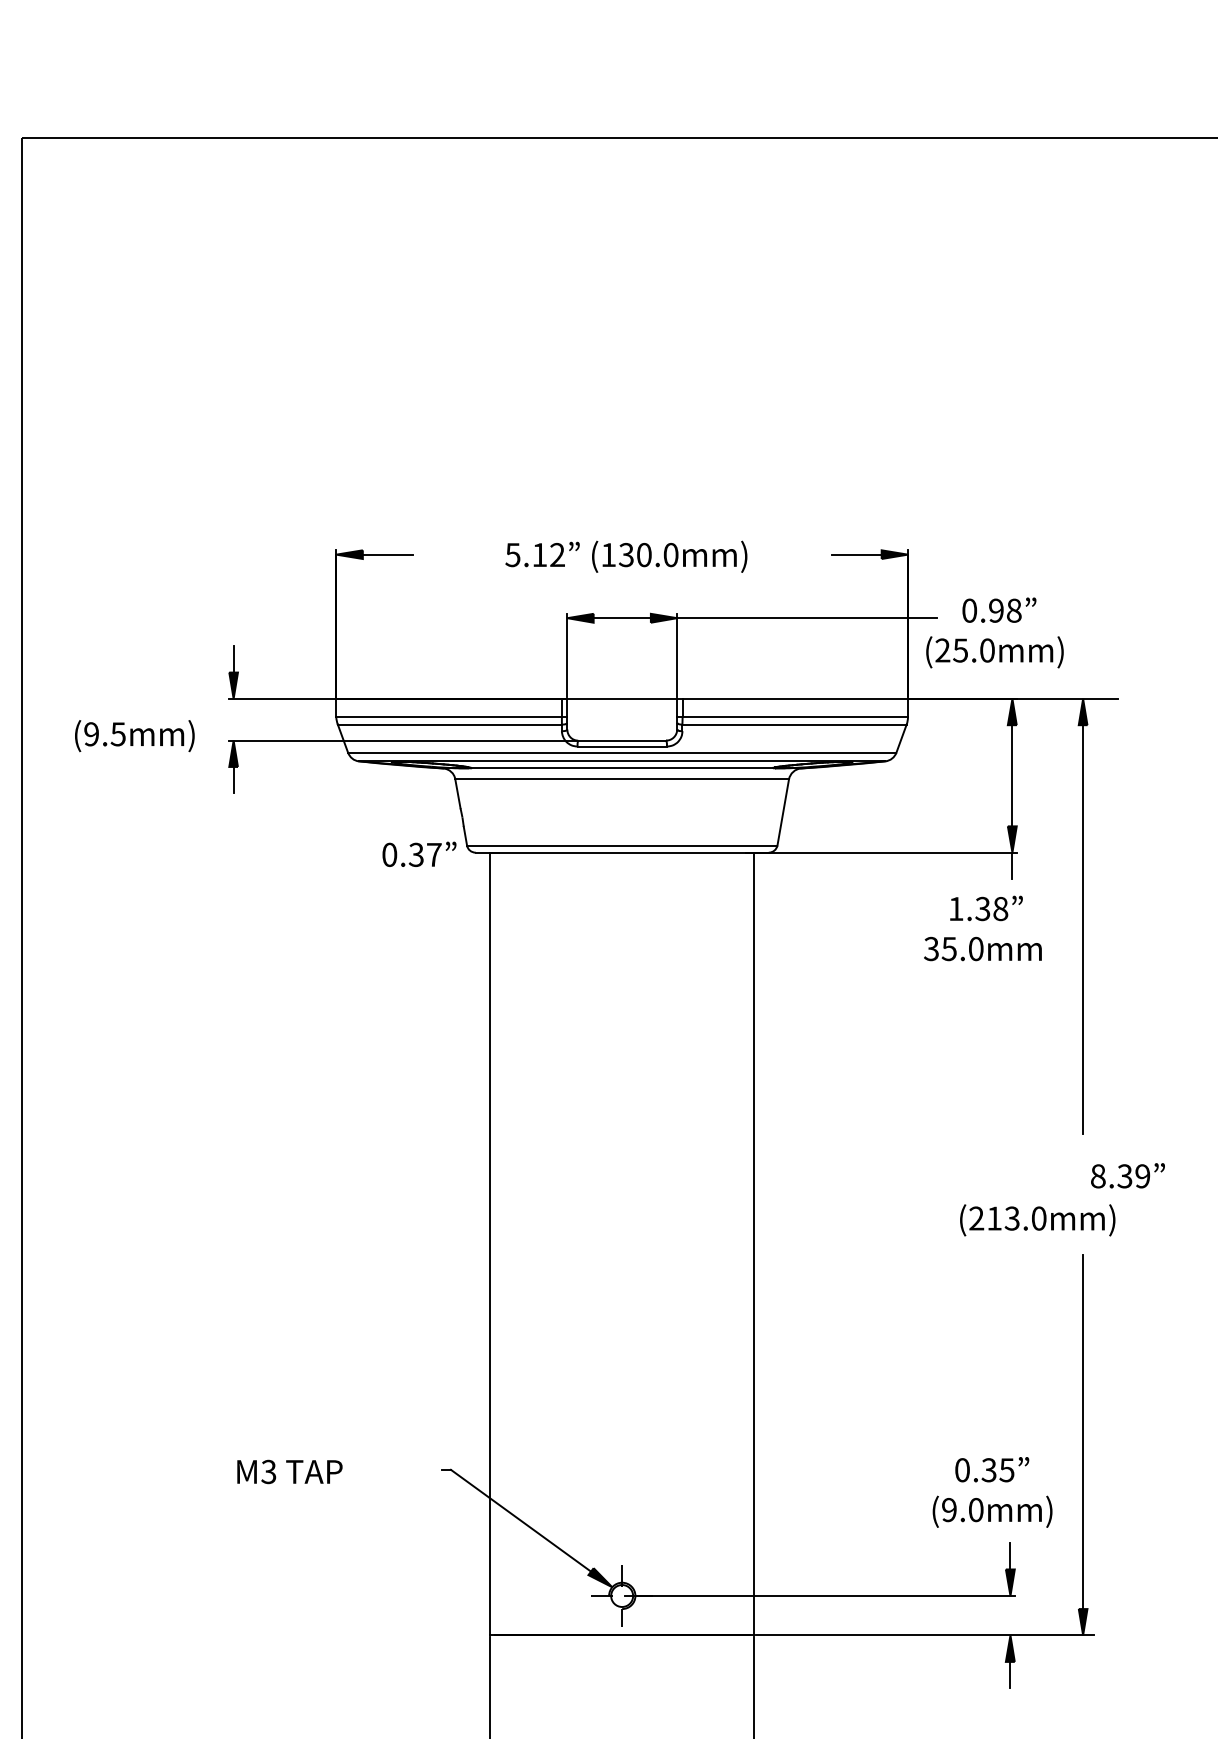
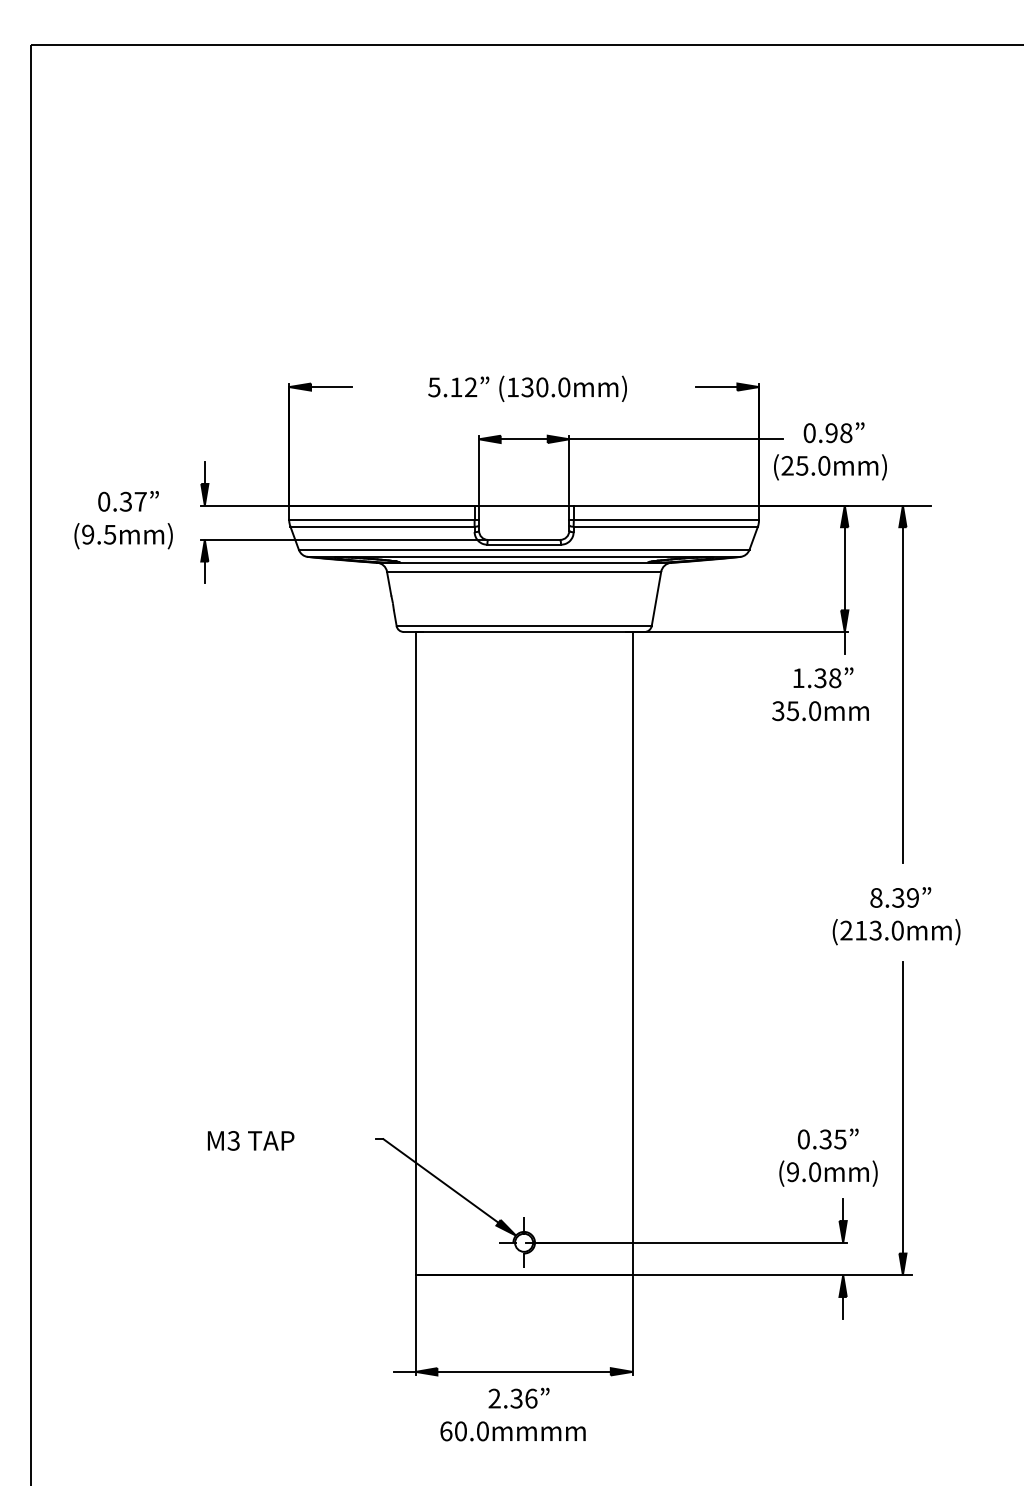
text: (419, 854) -> (128, 501), moved
text: (1127, 1175) -> (900, 897), moved
text: (1037, 1220) -> (896, 932), moved

